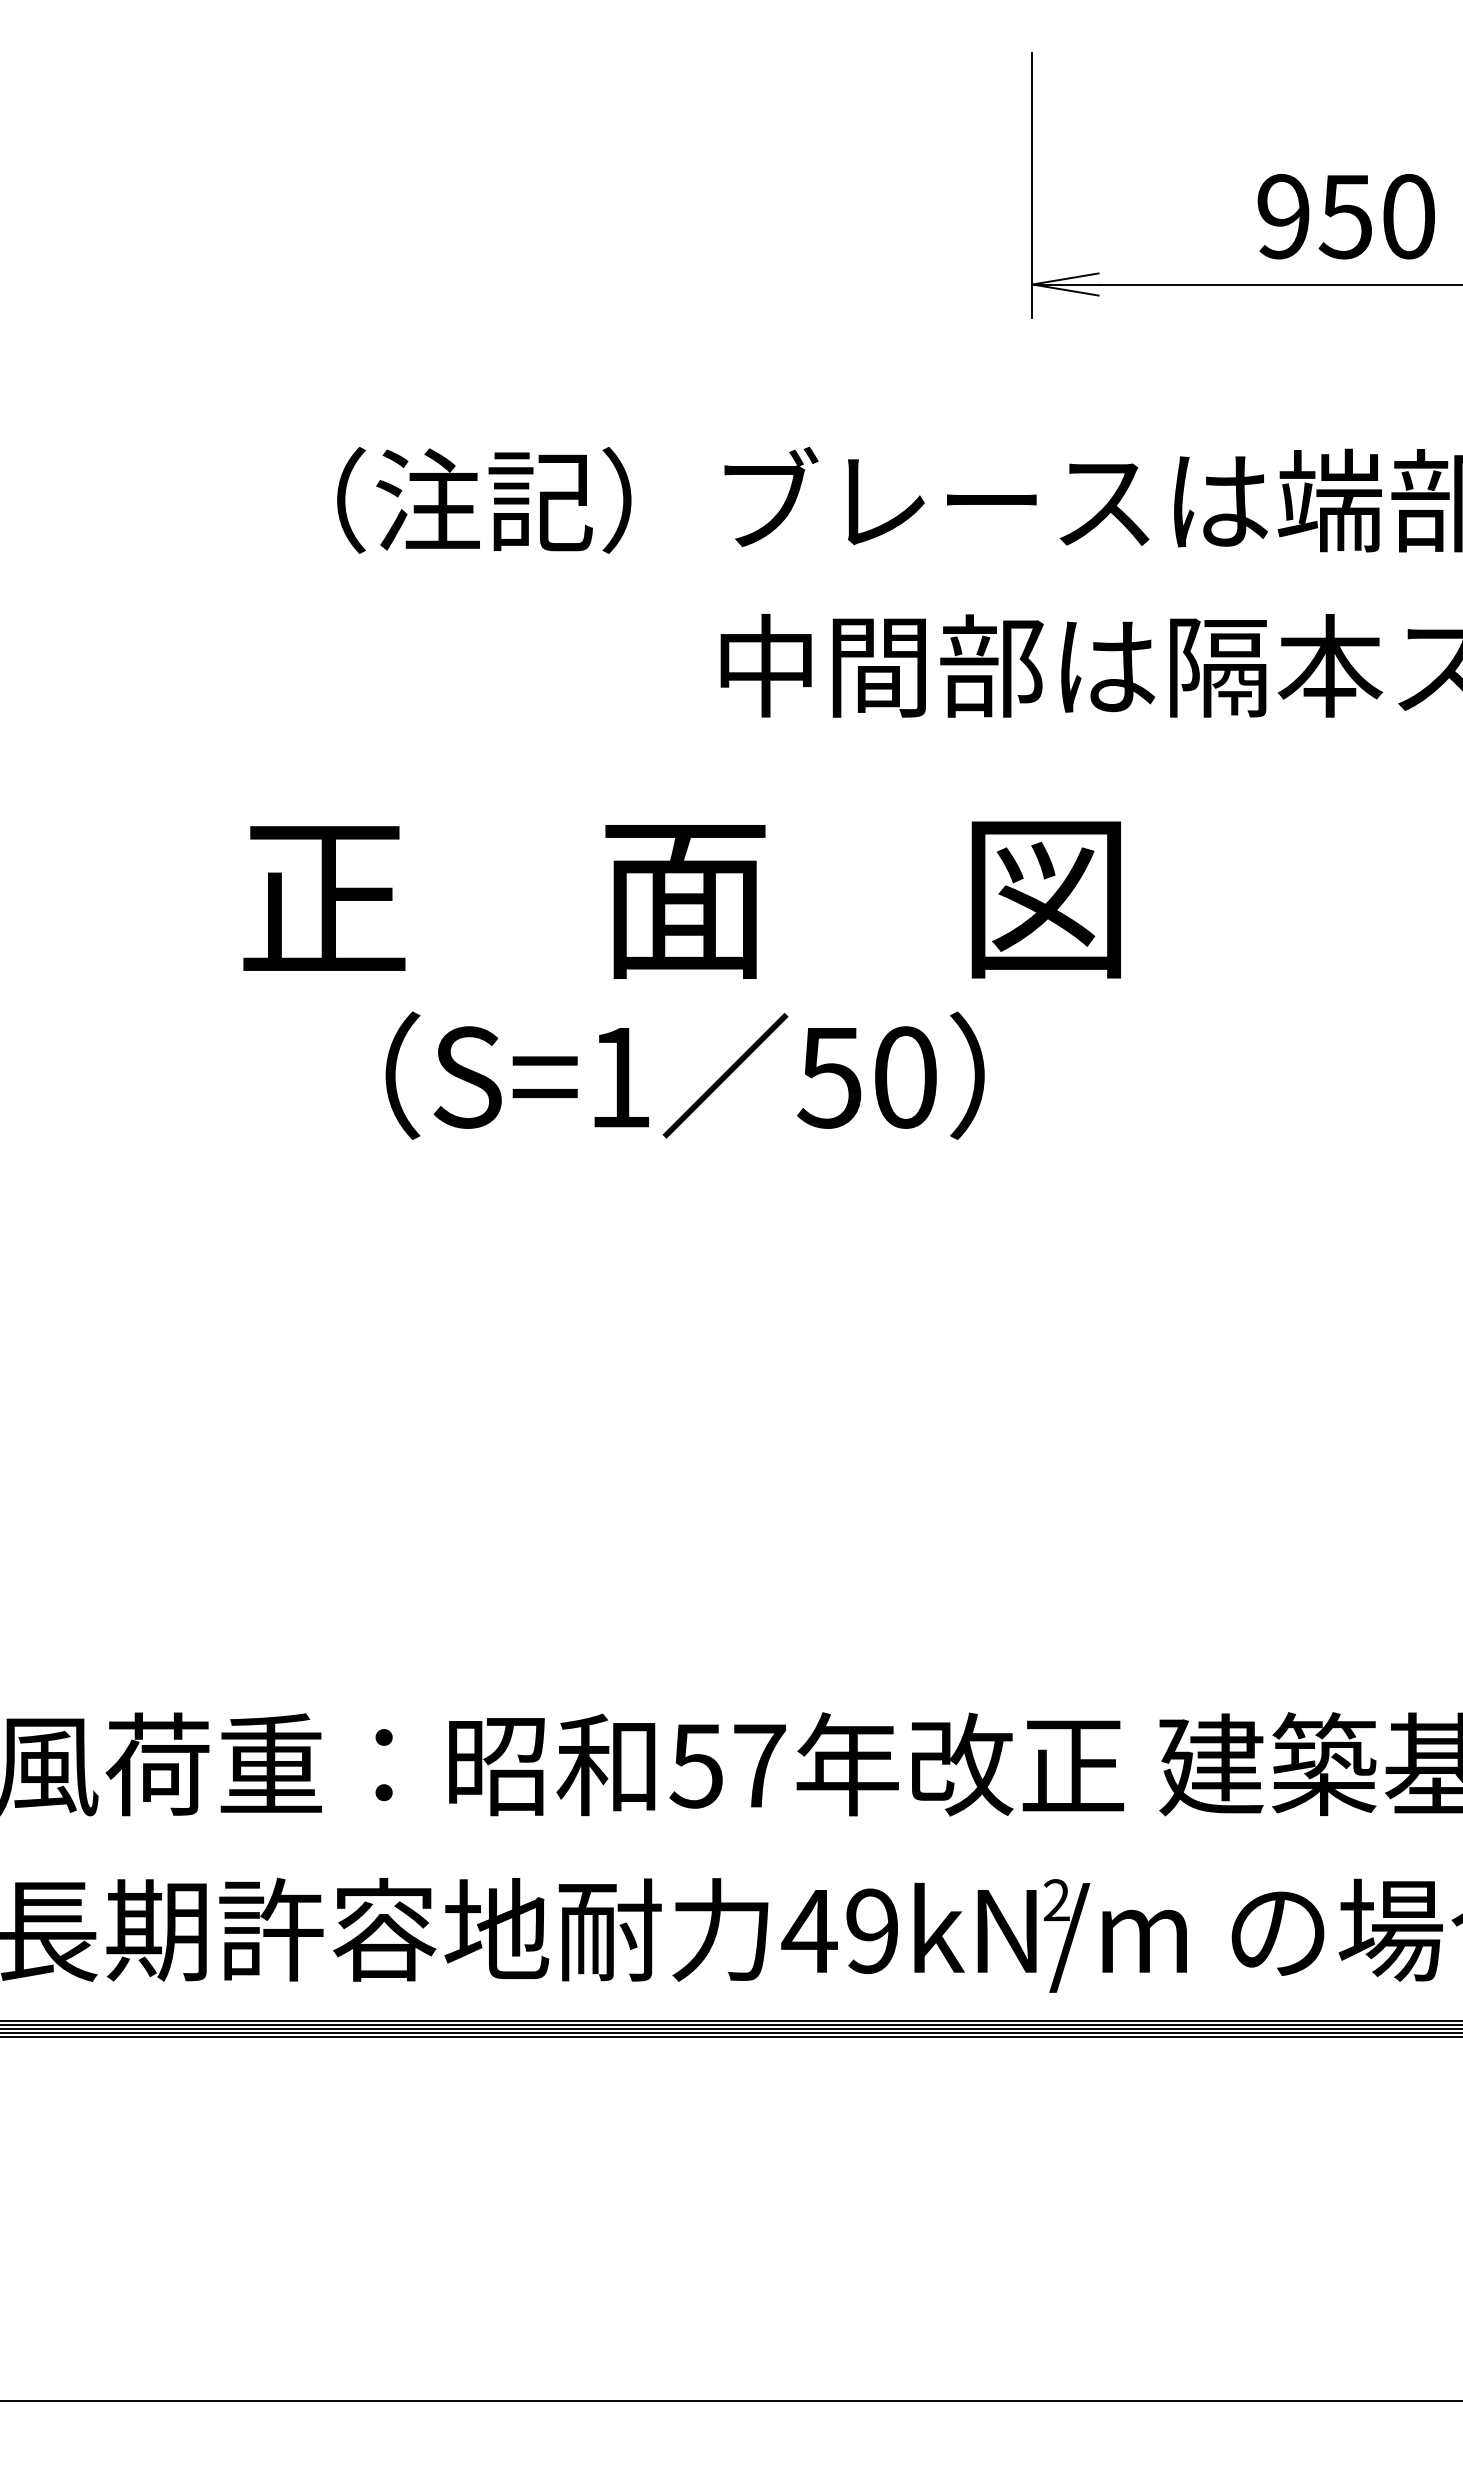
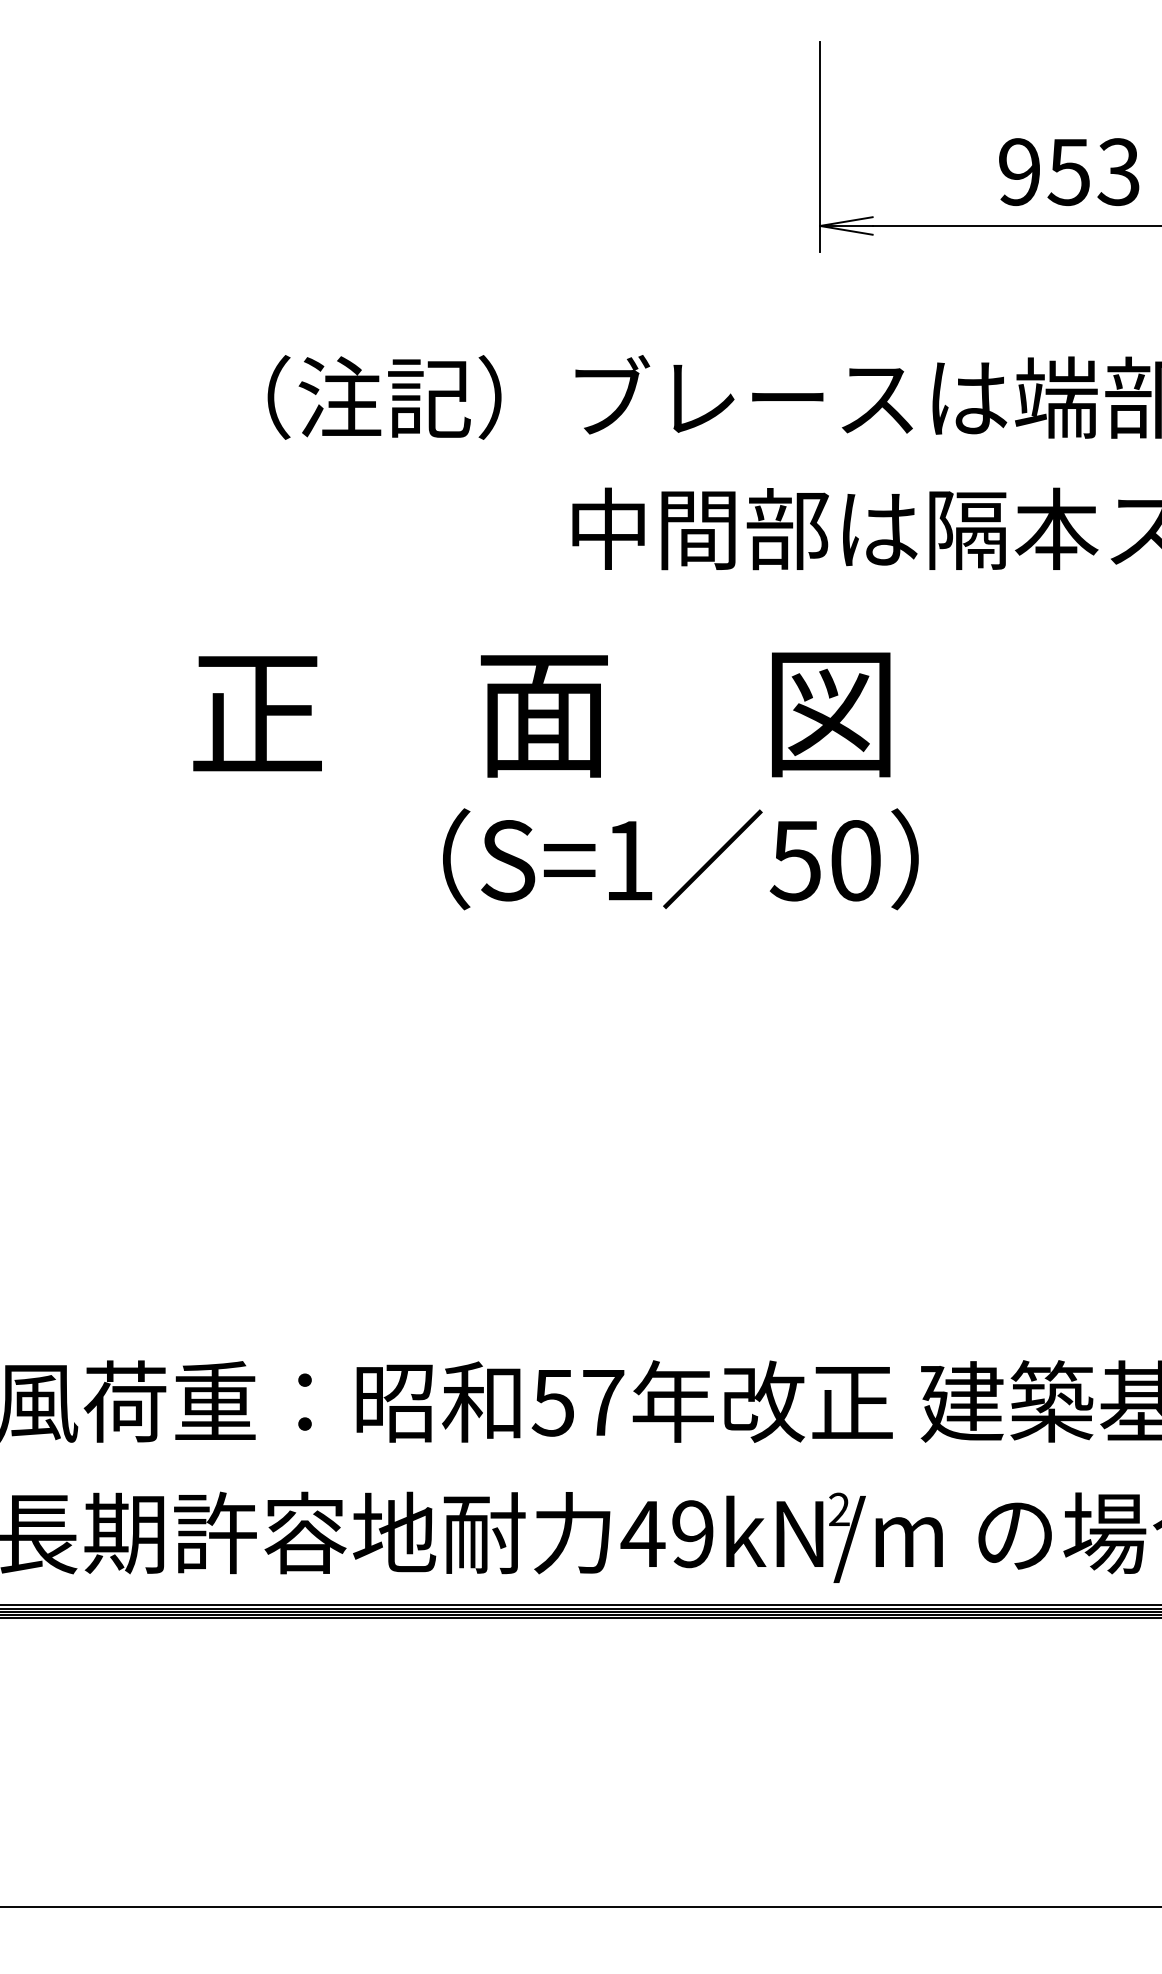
text: (1407, 216) -> (1118, 171), 950 -> 953
text: (684, 1075) -> (680, 859), moved

